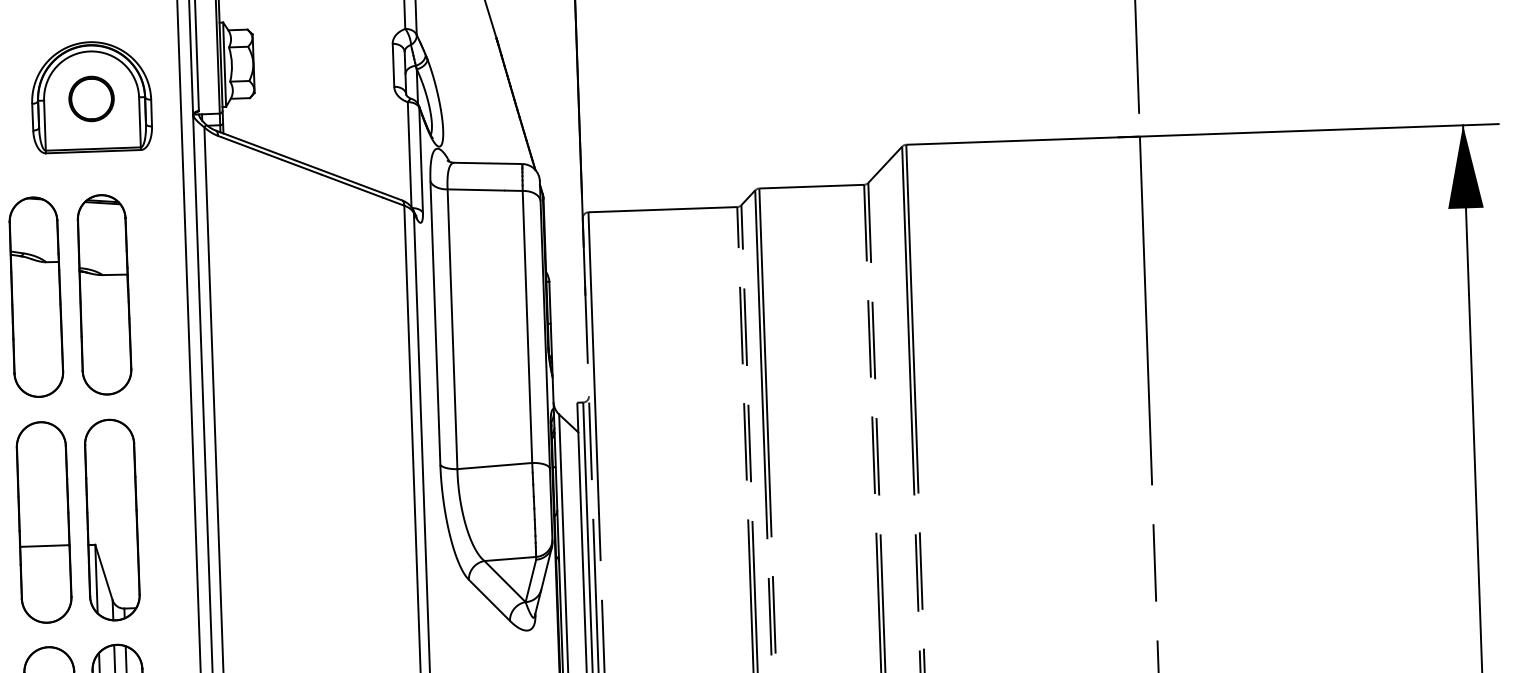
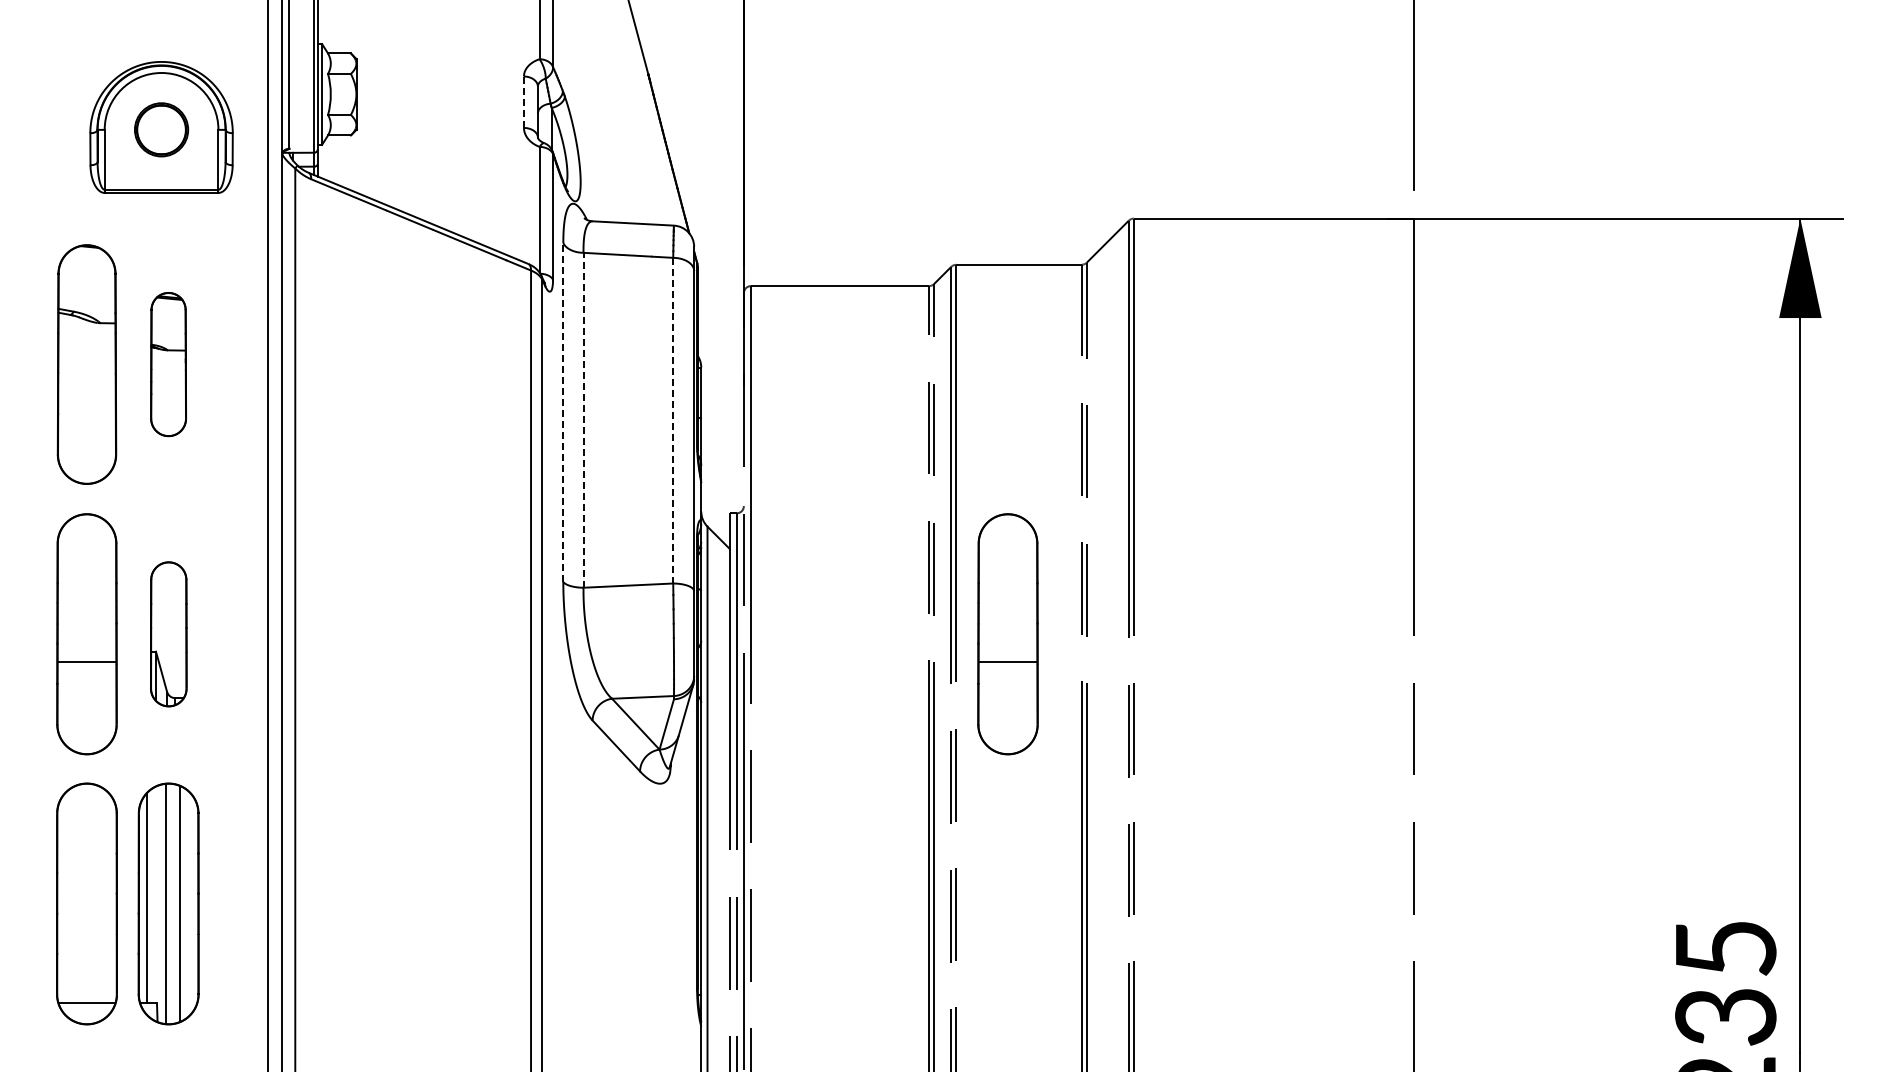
line: (393, 65) -> (523, 102), solid -> dashed
part: (104, 294) -> (168, 364), size x0.6
line: (435, 323) -> (563, 412), solid -> dashed
line: (527, 326) -> (673, 420), solid -> dashed
line: (452, 328) -> (583, 419), solid -> dashed
part: (812, 495) -> (1007, 634), added
part: (112, 520) -> (168, 634), size x0.6

